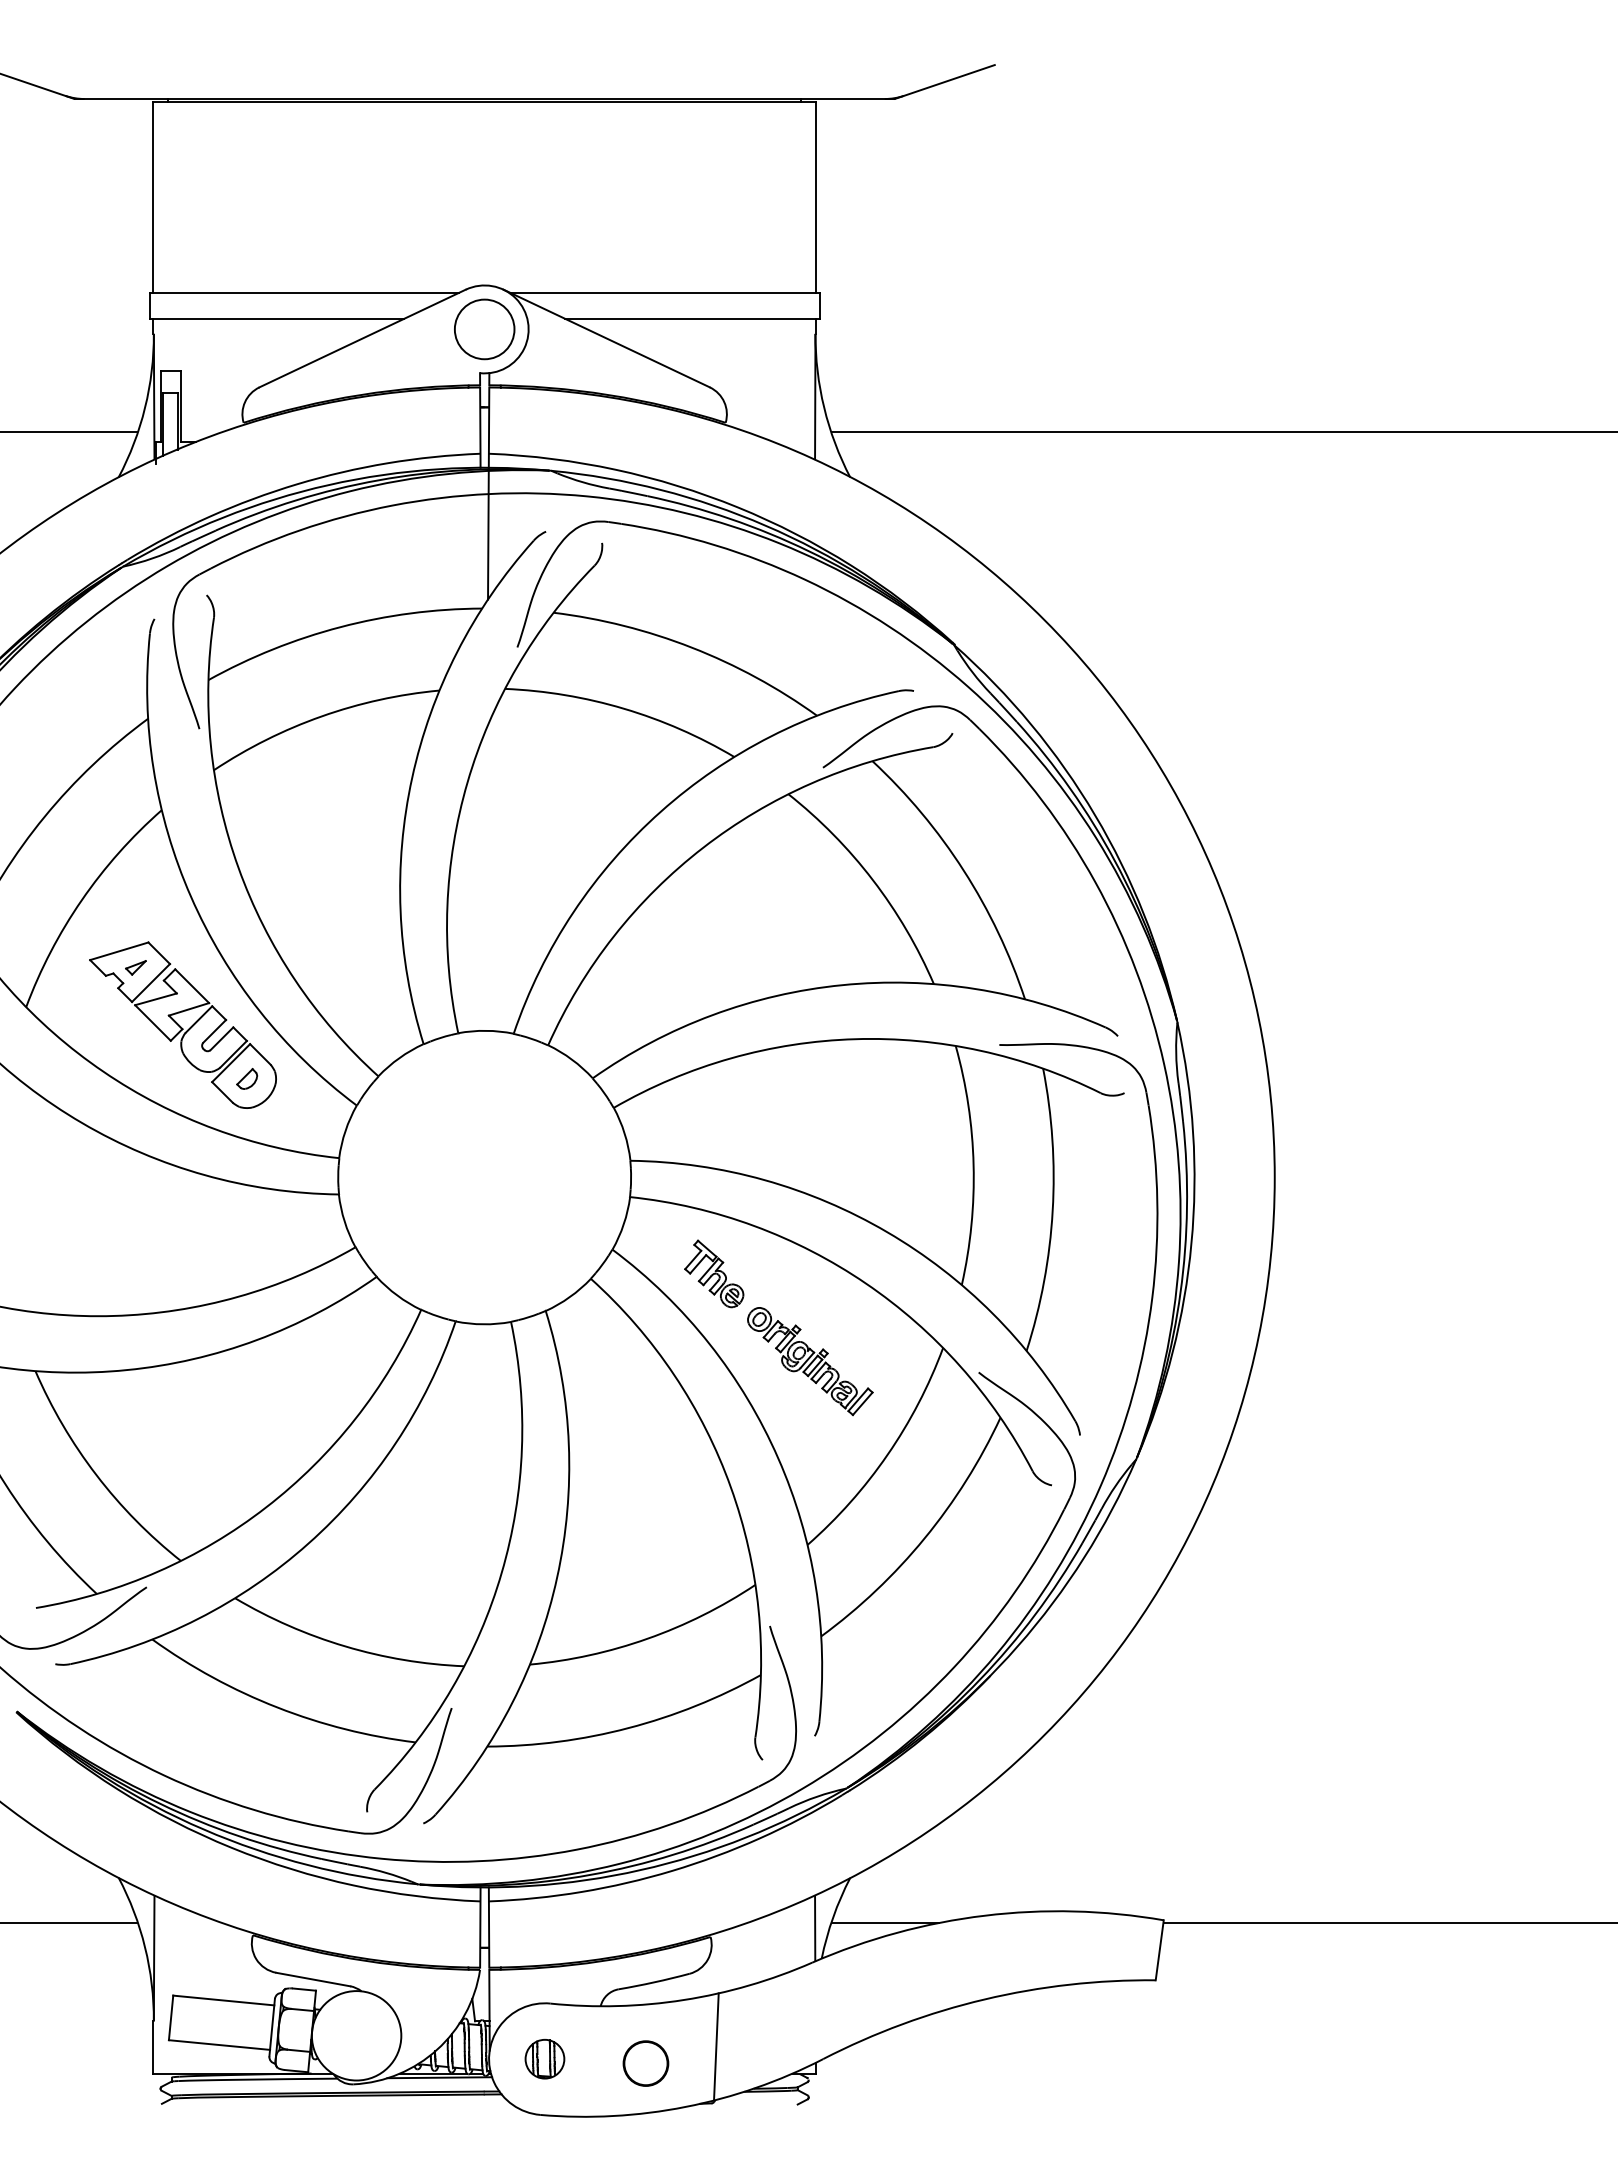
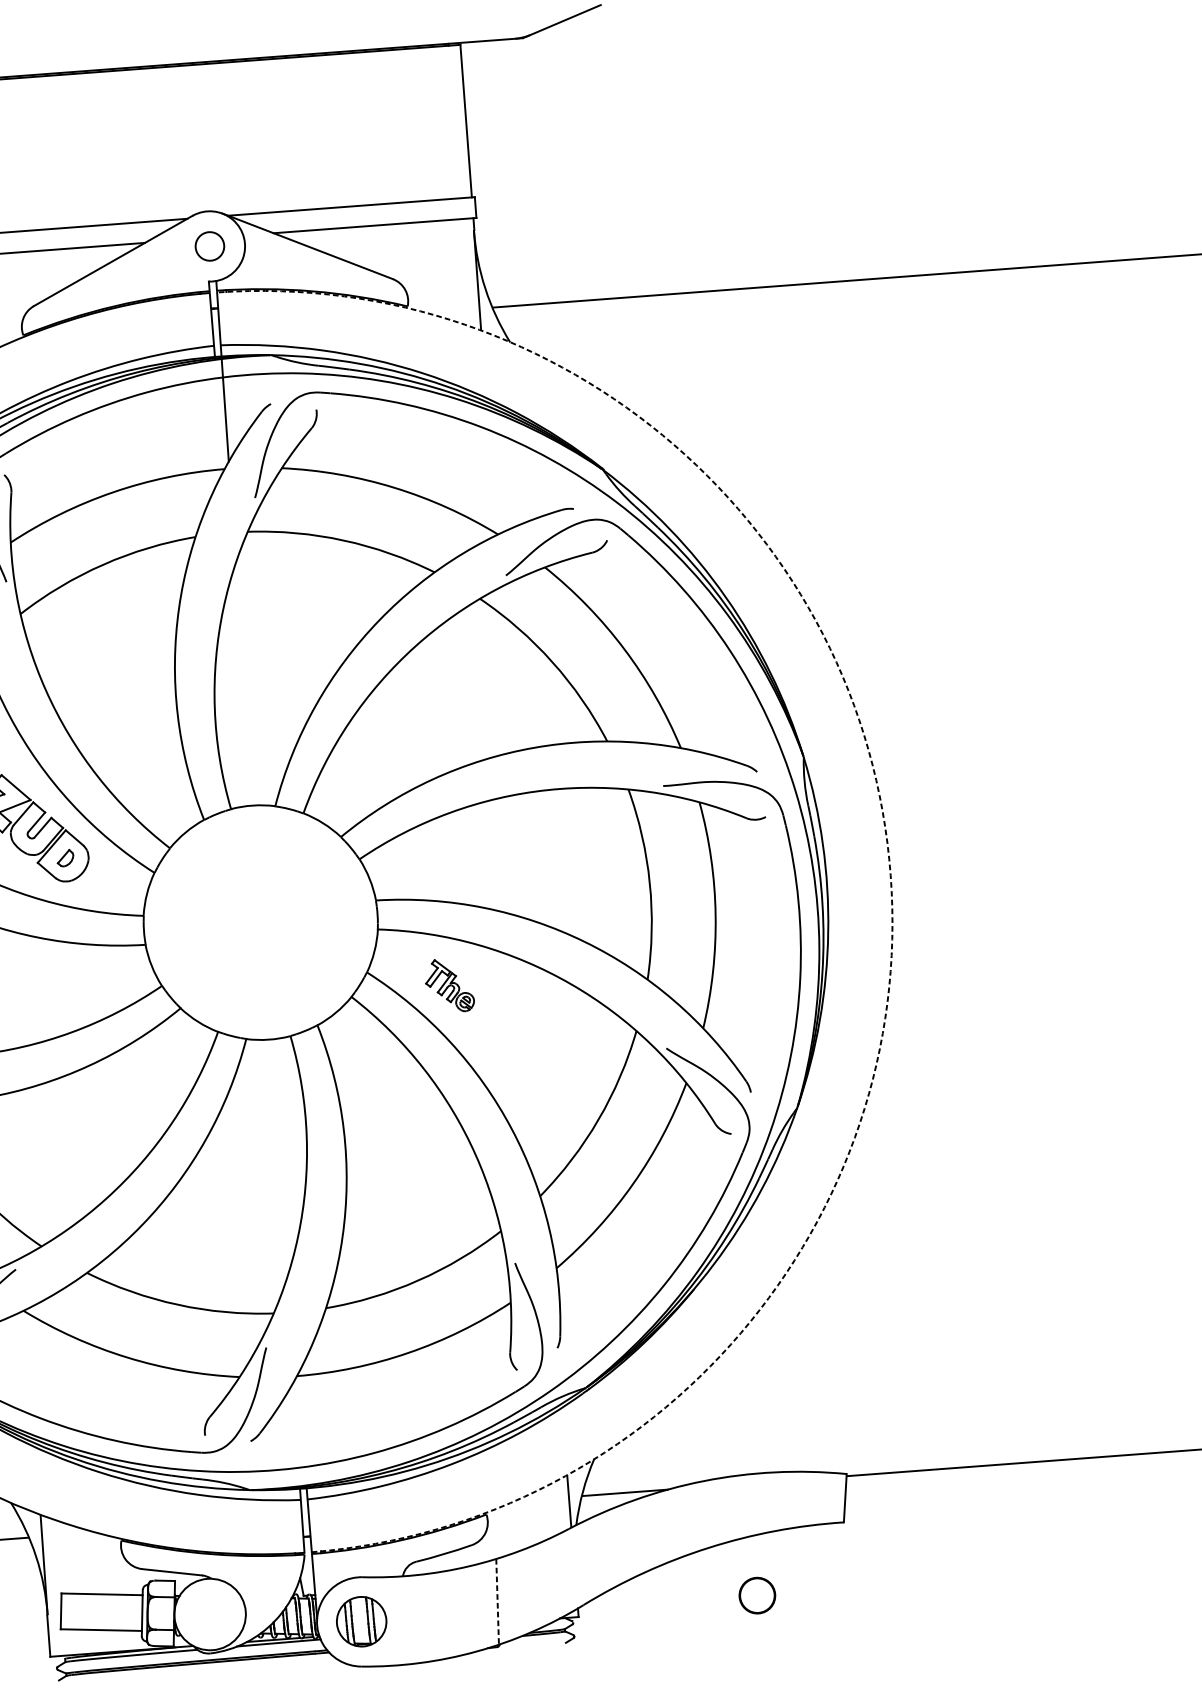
circle: (484, 329) -> (209, 246), size x0.6
arc: (1274, 1177) -> (890, 875), solid -> dashed
part: (810, 1361) -> (531, 1049), removed
line: (716, 2046) -> (497, 1601), solid -> dashed
part: (544, 2059) -> (361, 1622), size x1.6
part: (645, 2063) -> (757, 1595), moved

